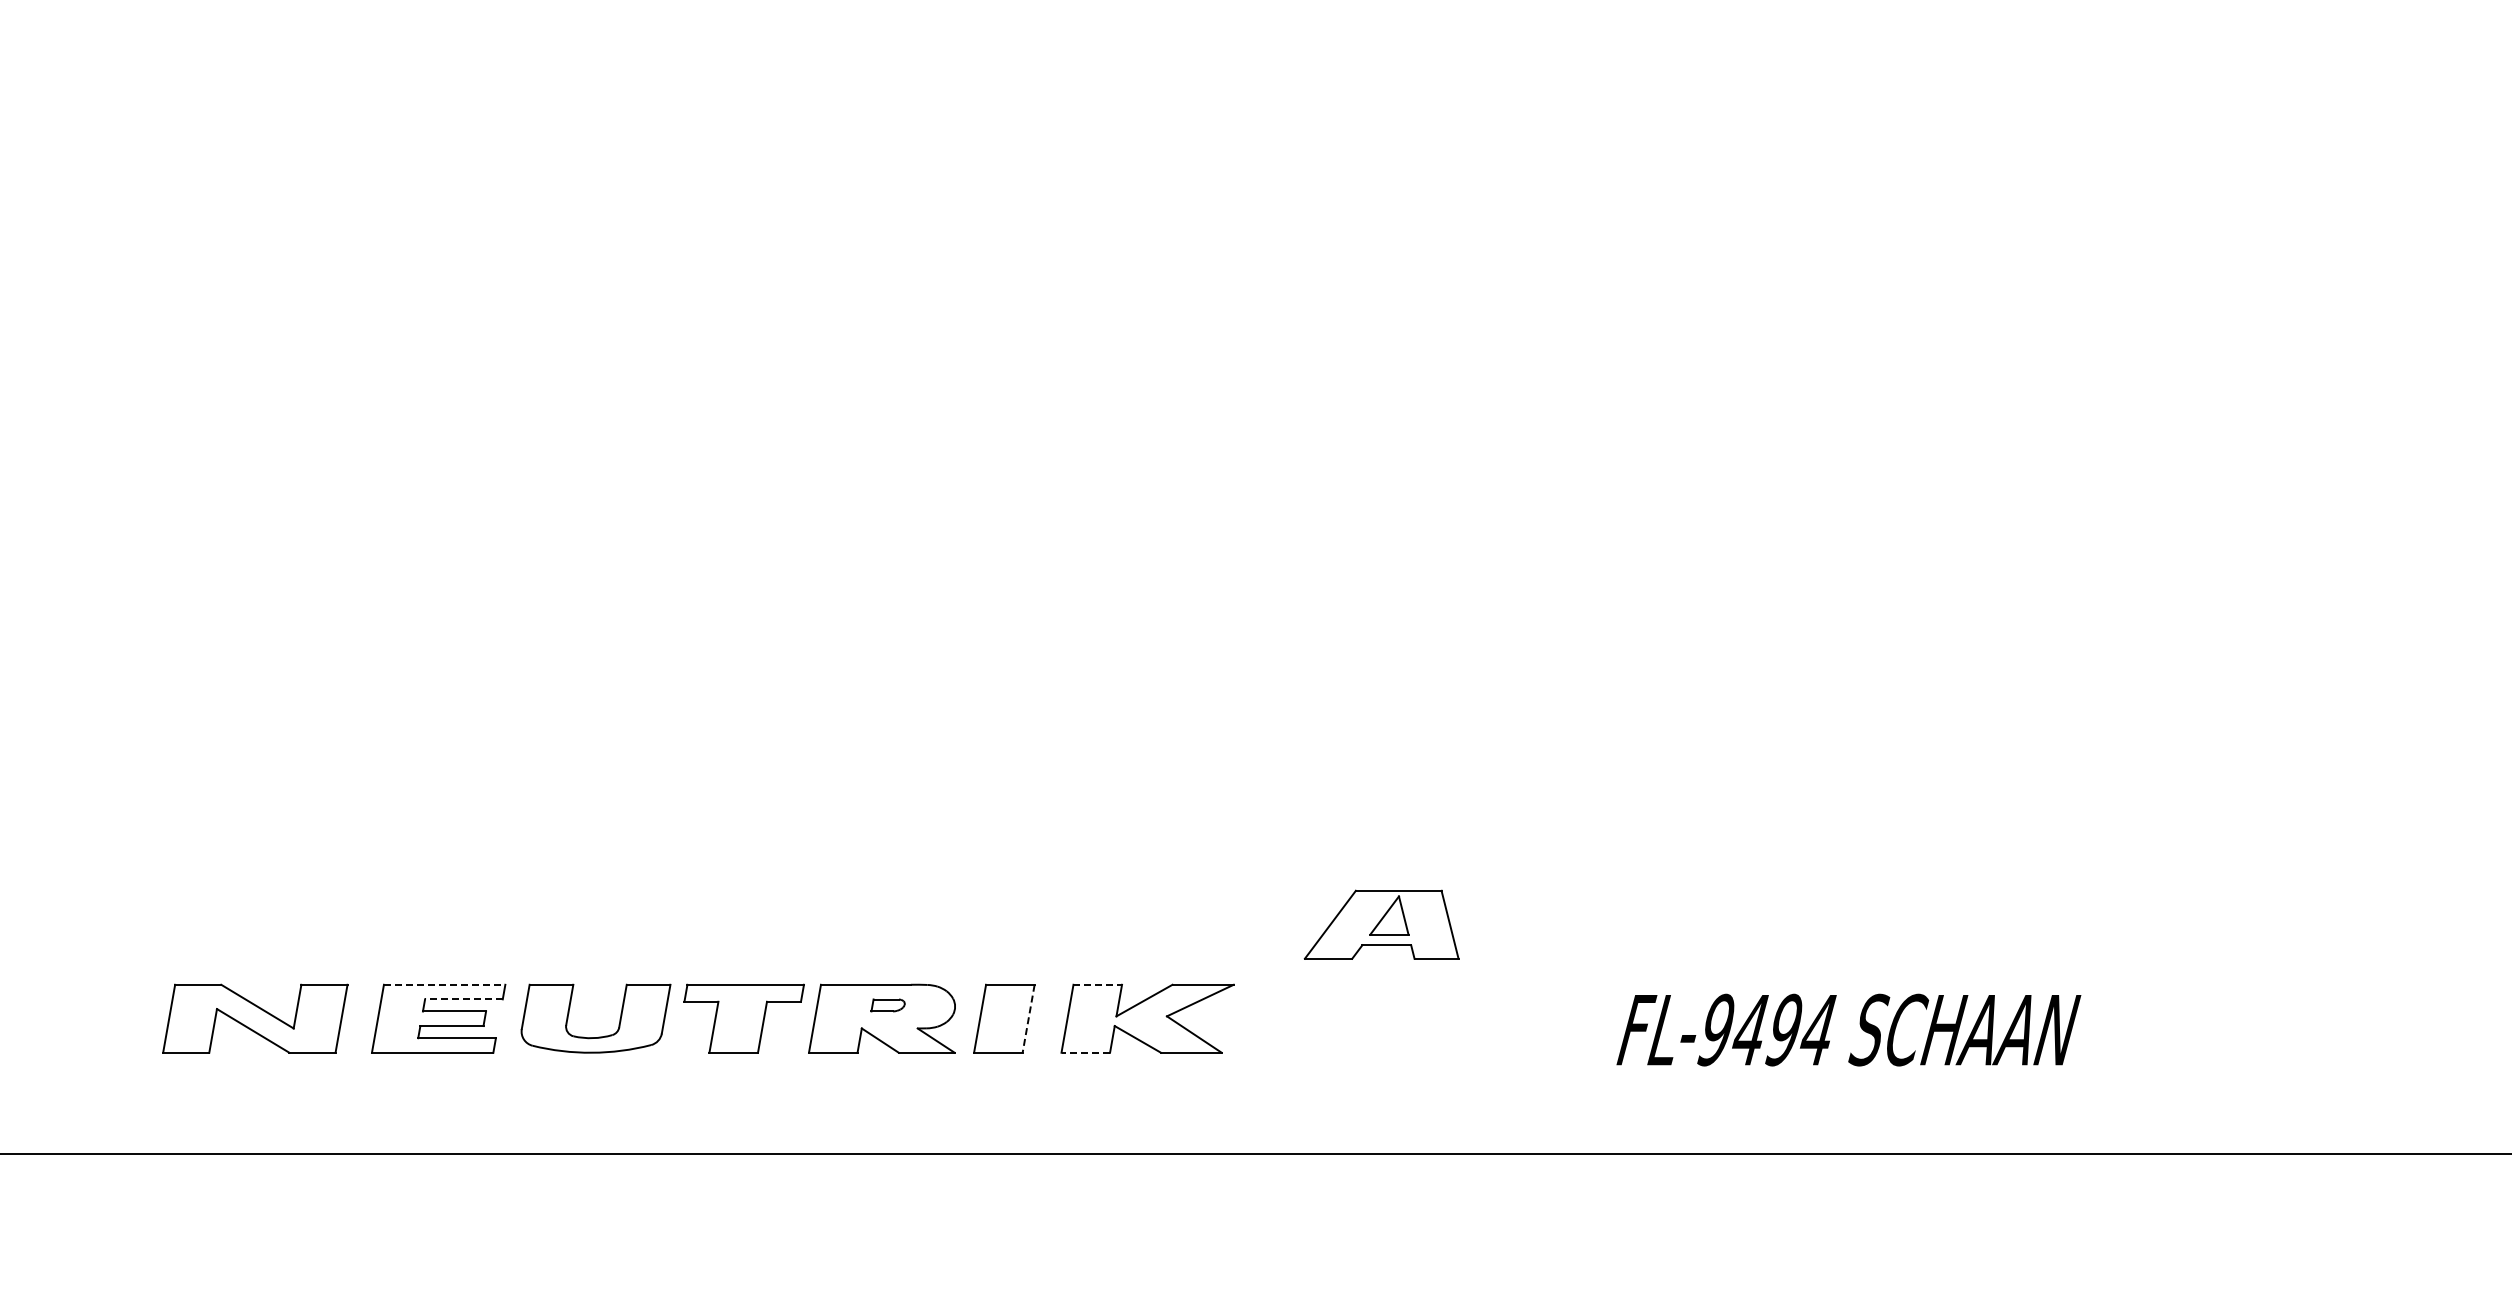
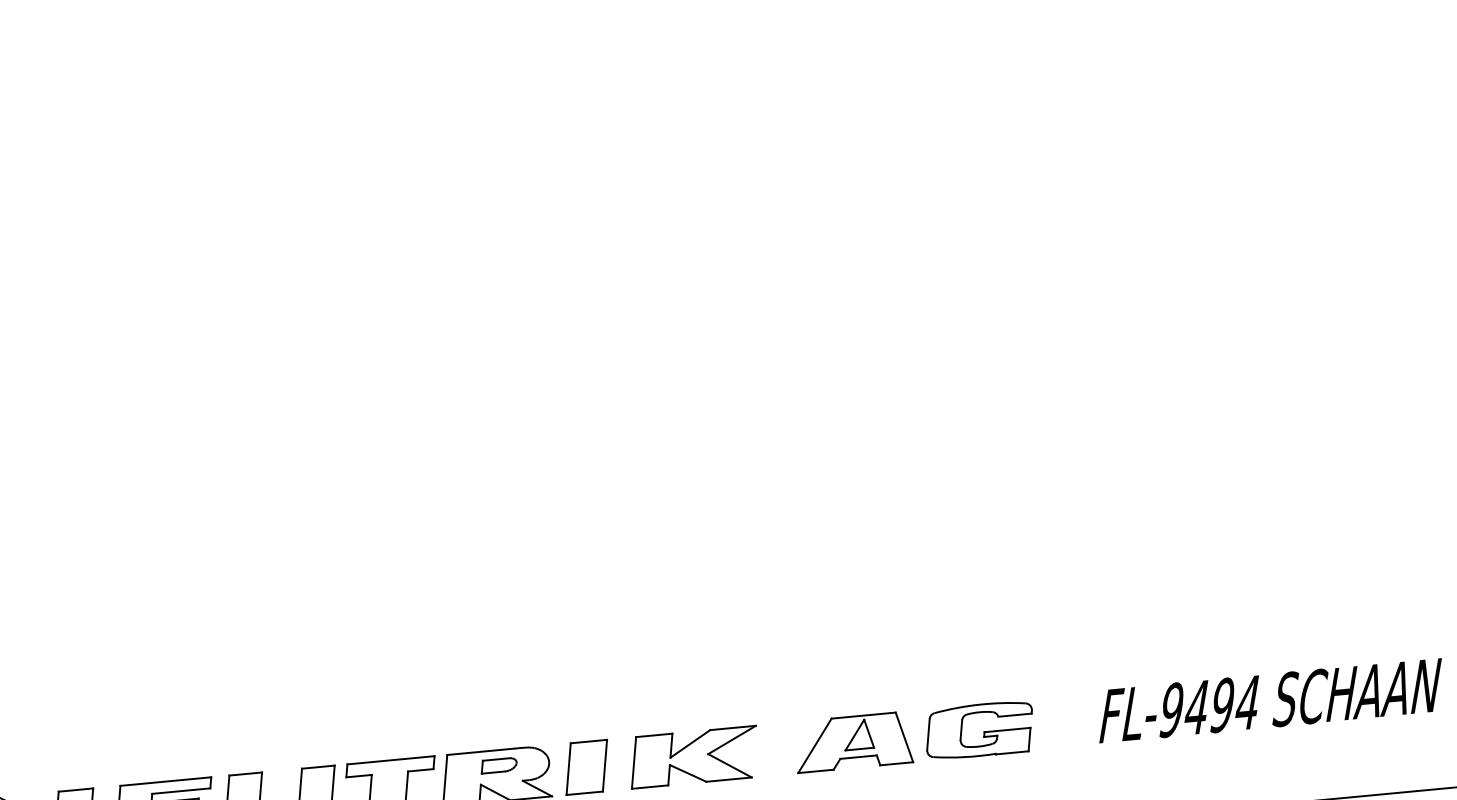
part: (1381, 924) -> (853, 742), moved
line: (444, 984) -> (165, 781), dashed -> solid
line: (1098, 984) -> (654, 735), dashed -> solid
line: (463, 999) -> (180, 791), dashed -> solid
part: (887, 1005) -> (498, 765), size x1.43
line: (1028, 1018) -> (604, 765), dashed -> solid
part: (1534, 1022) -> (983, 732), added
text: (1848, 1029) -> (1270, 700), moved
line: (1085, 1052) -> (649, 786), dashed -> solid

